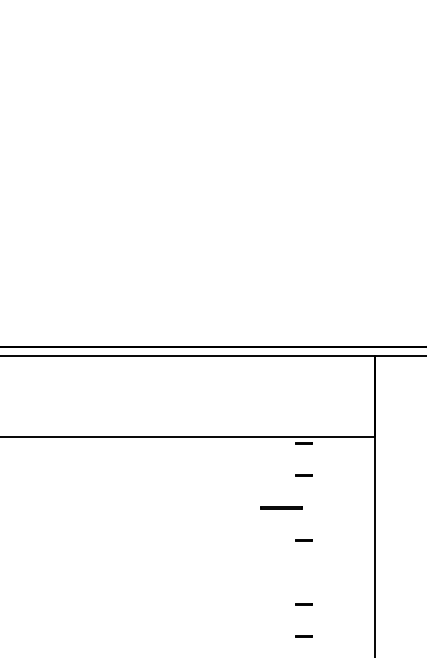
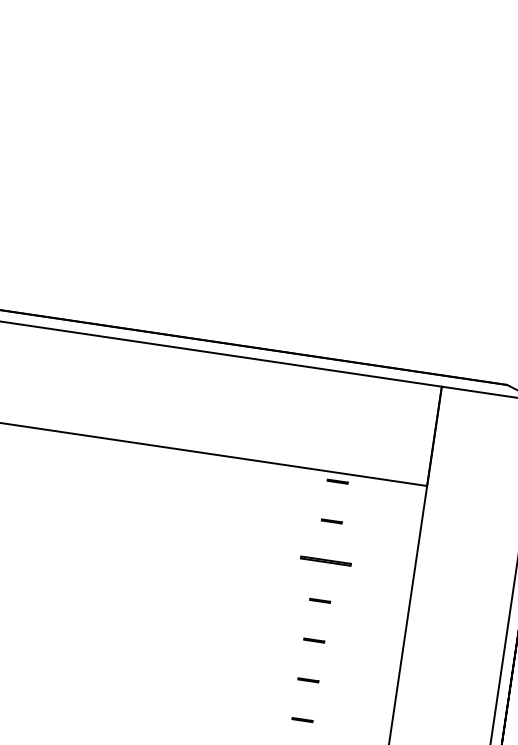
line: (281, 507) -> (325, 560), moved
line: (303, 572) -> (314, 640), added

